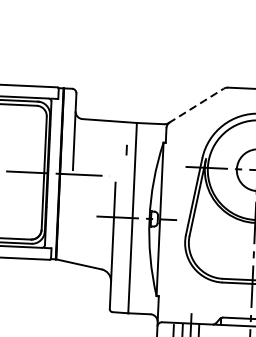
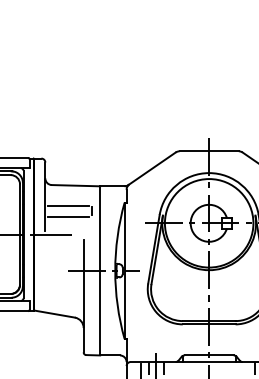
line: (196, 105) -> (152, 168), dashed -> solid
line: (100, 142) -> (68, 205), added
line: (99, 155) -> (68, 216), added

